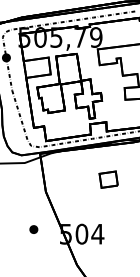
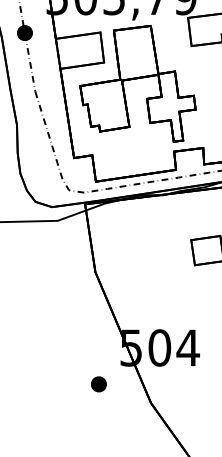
part: (33, 229) -> (98, 384), moved

